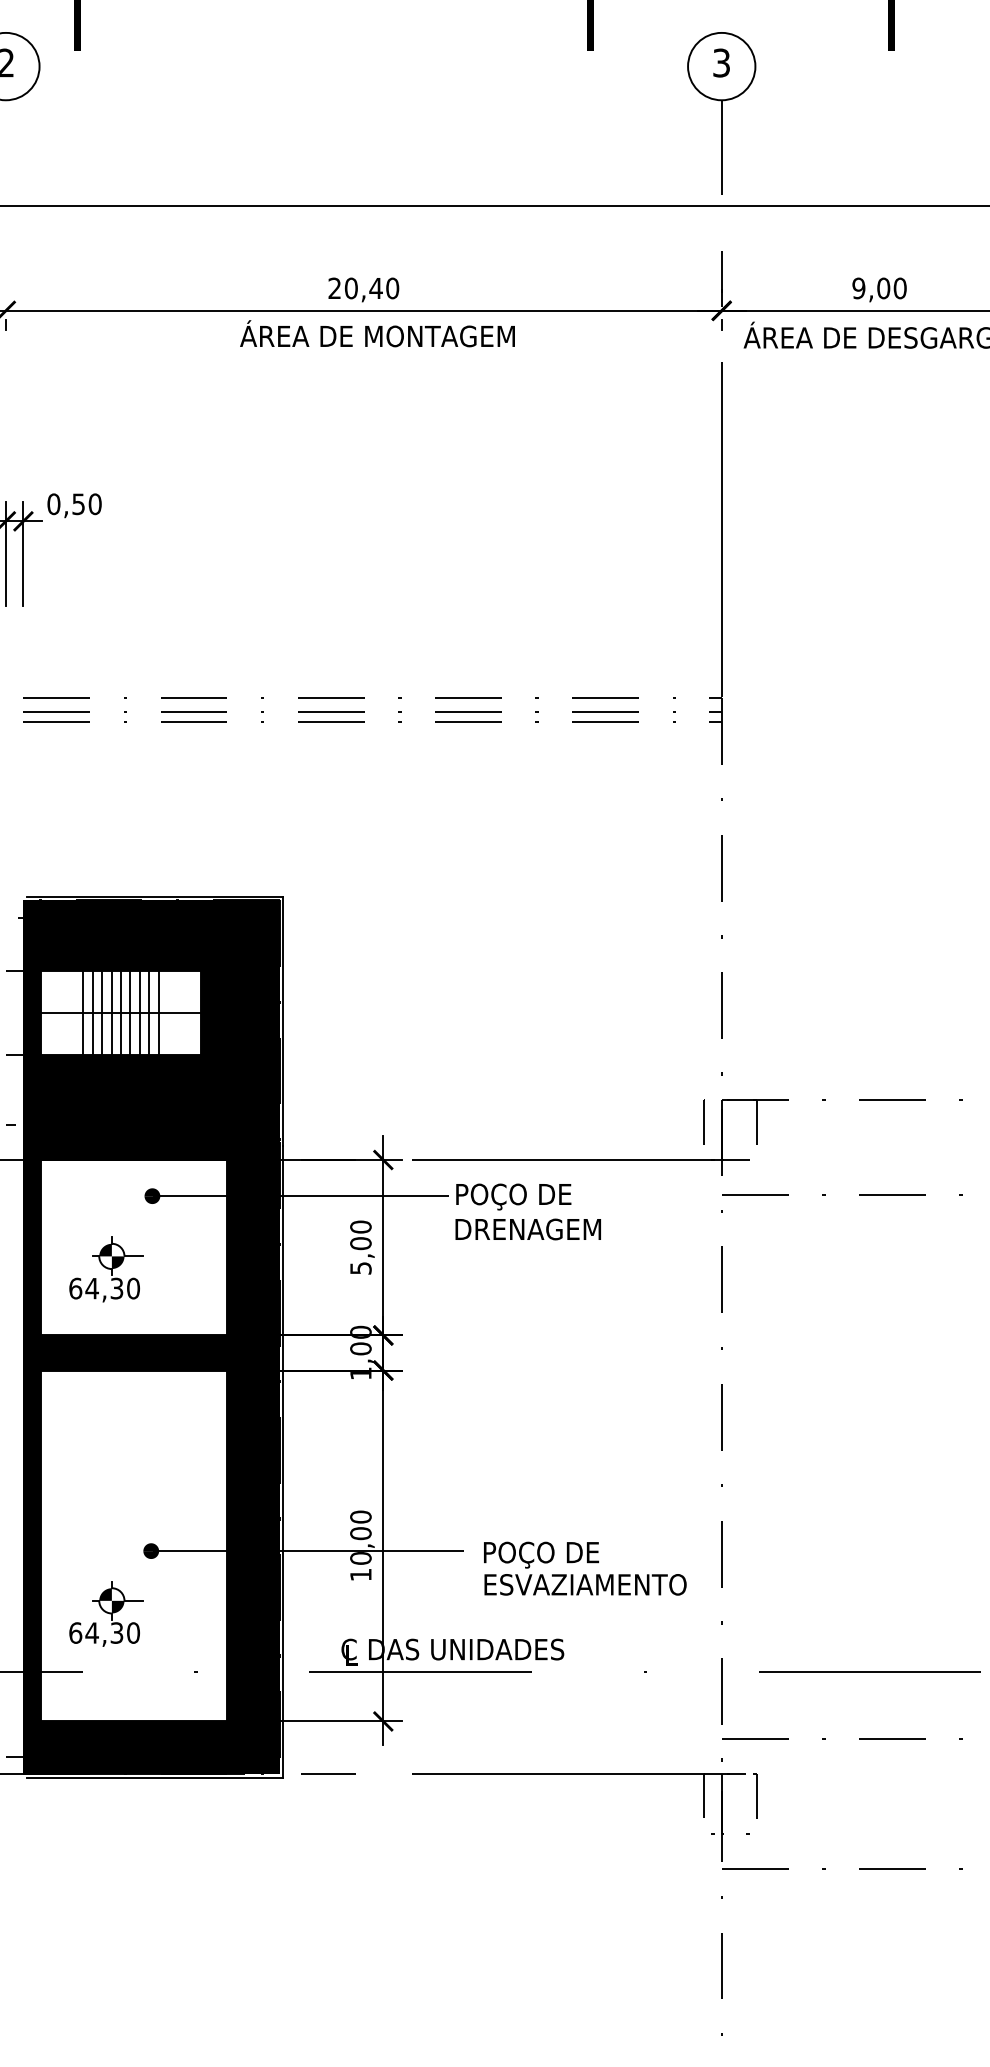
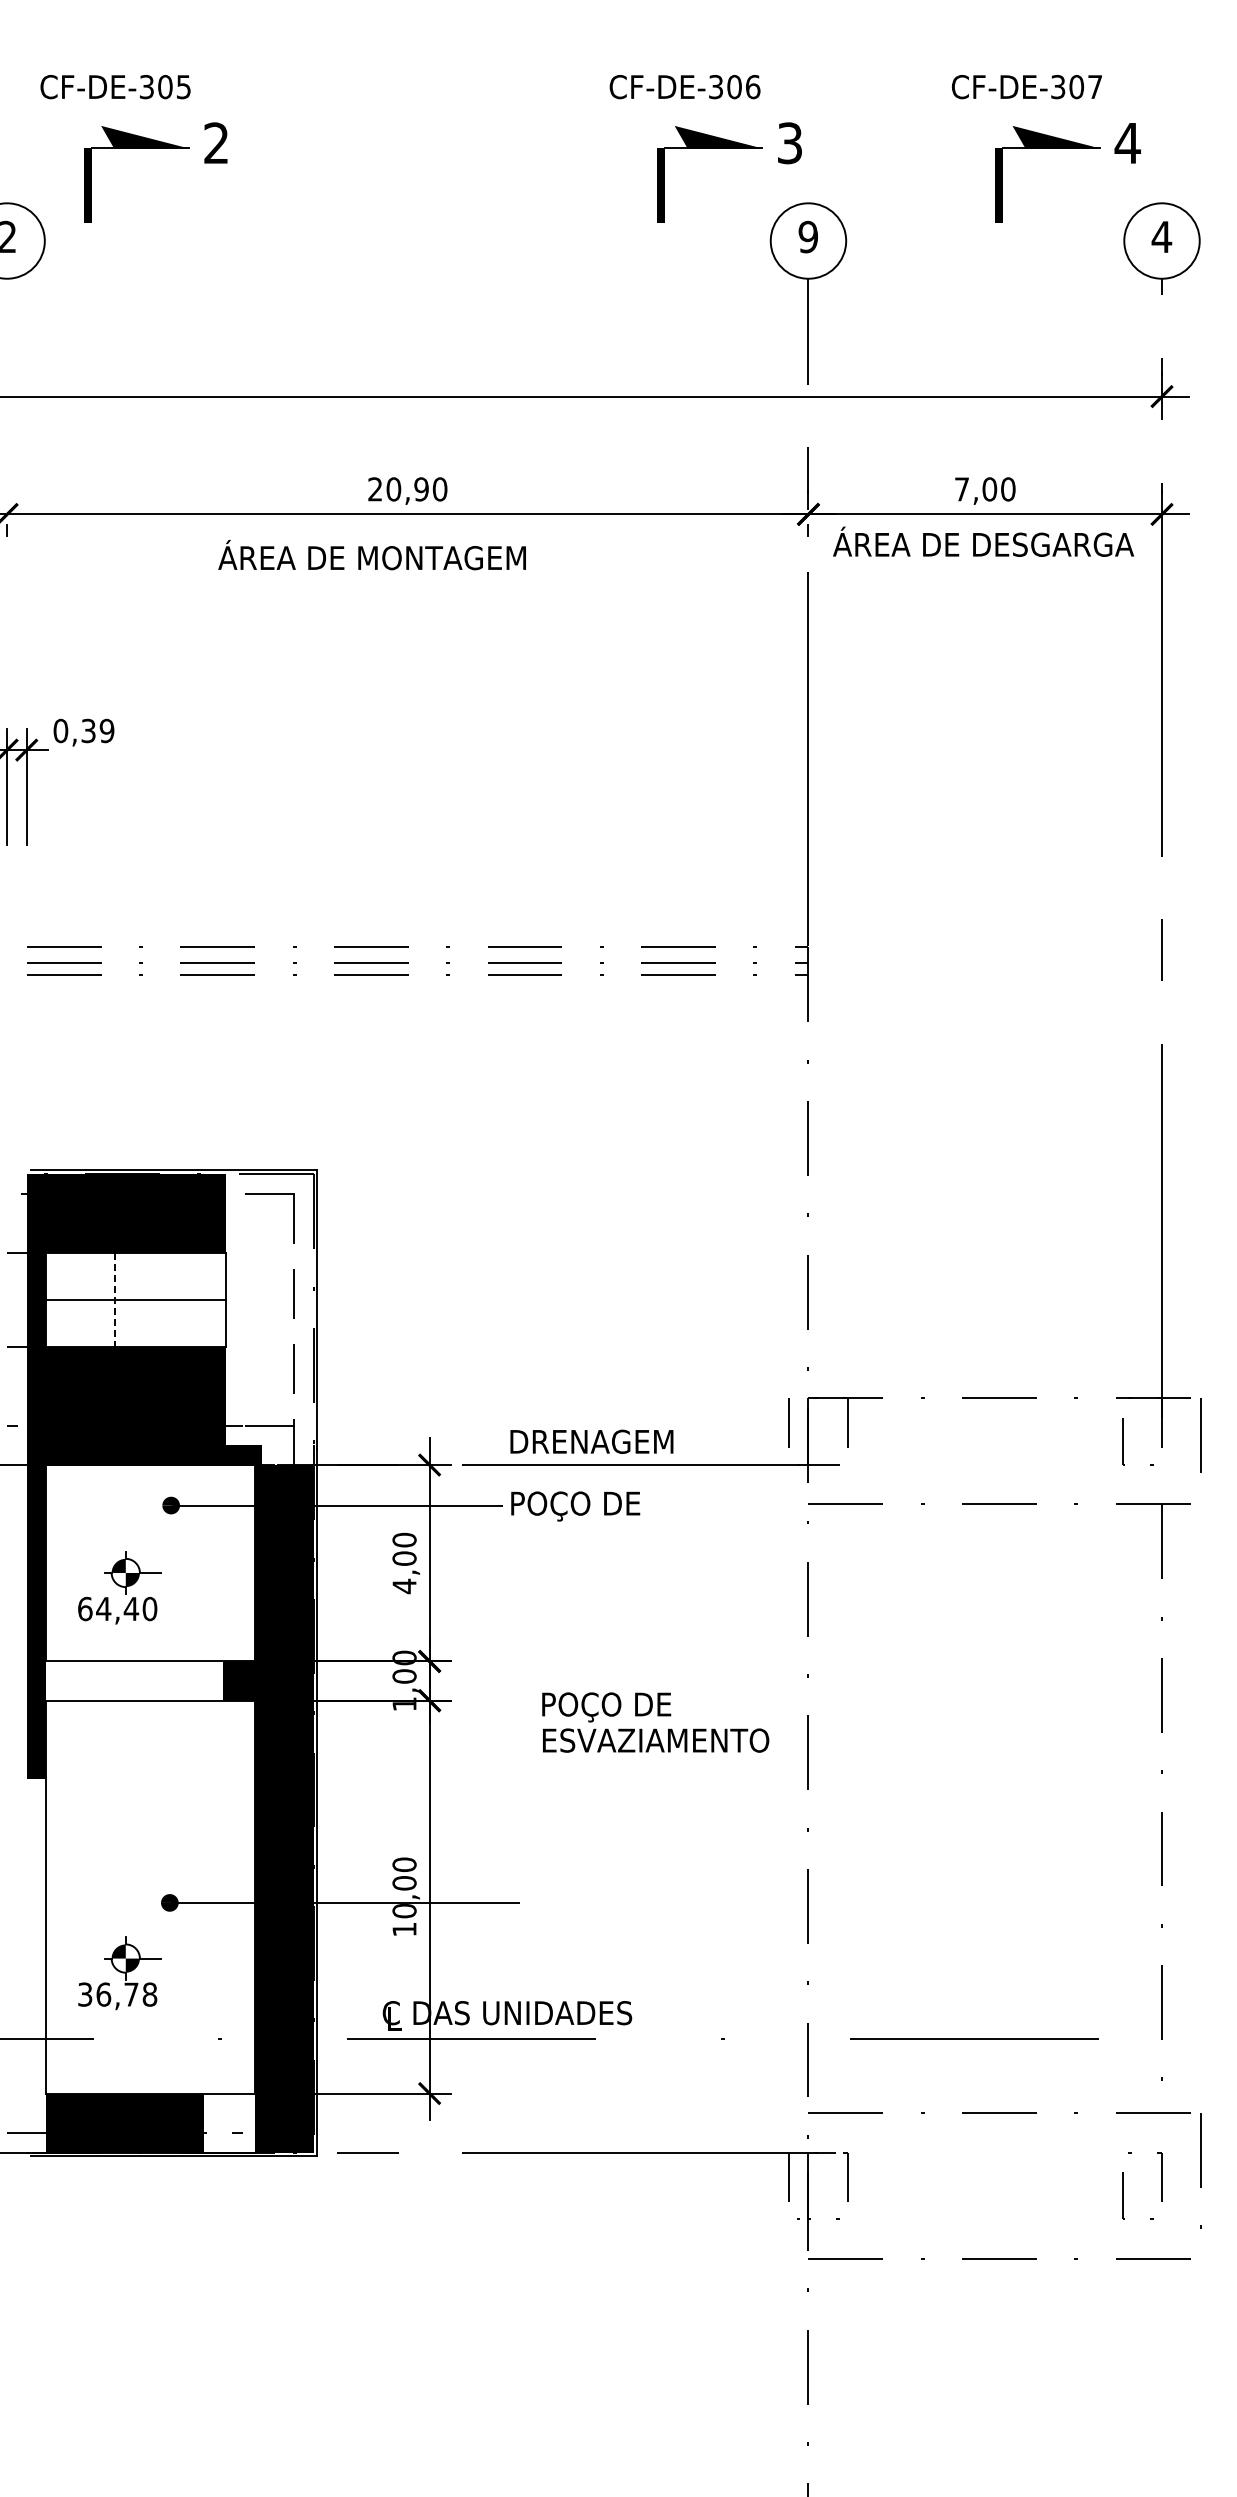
text: (720, 63) -> (807, 237), 3 -> 9
text: (376, 288) -> (421, 489), 20,40 -> 20,90
text: (858, 288) -> (961, 489), 9,00 -> 7,00
text: (376, 334) -> (371, 555), moved
text: (87, 503) -> (98, 730), 0,50 -> 0,39
line: (83, 1012) -> (93, 1299), removed
line: (92, 1012) -> (104, 1299), removed
line: (111, 1012) -> (125, 1299), removed
line: (120, 1012) -> (135, 1299), removed
line: (130, 1012) -> (146, 1299), removed
line: (140, 1012) -> (157, 1299), removed
line: (149, 1012) -> (167, 1299), removed
line: (158, 1012) -> (178, 1299), removed
line: (101, 1013) -> (114, 1300), solid -> dashed
fill: (240, 1029) -> (269, 1319), removed
text: (527, 1229) -> (591, 1441), moved
text: (360, 1268) -> (404, 1586), 5,00 -> 4,00
text: (116, 1288) -> (131, 1608), 64,30 -> 64,40
fill: (119, 1352) -> (134, 1680), removed
text: (585, 1568) -> (655, 1722), moved
fill: (32, 1607) -> (36, 1965), removed
text: (104, 1632) -> (117, 1994), 64,30 -> 36,78
fill: (203, 1747) -> (228, 2122), removed

